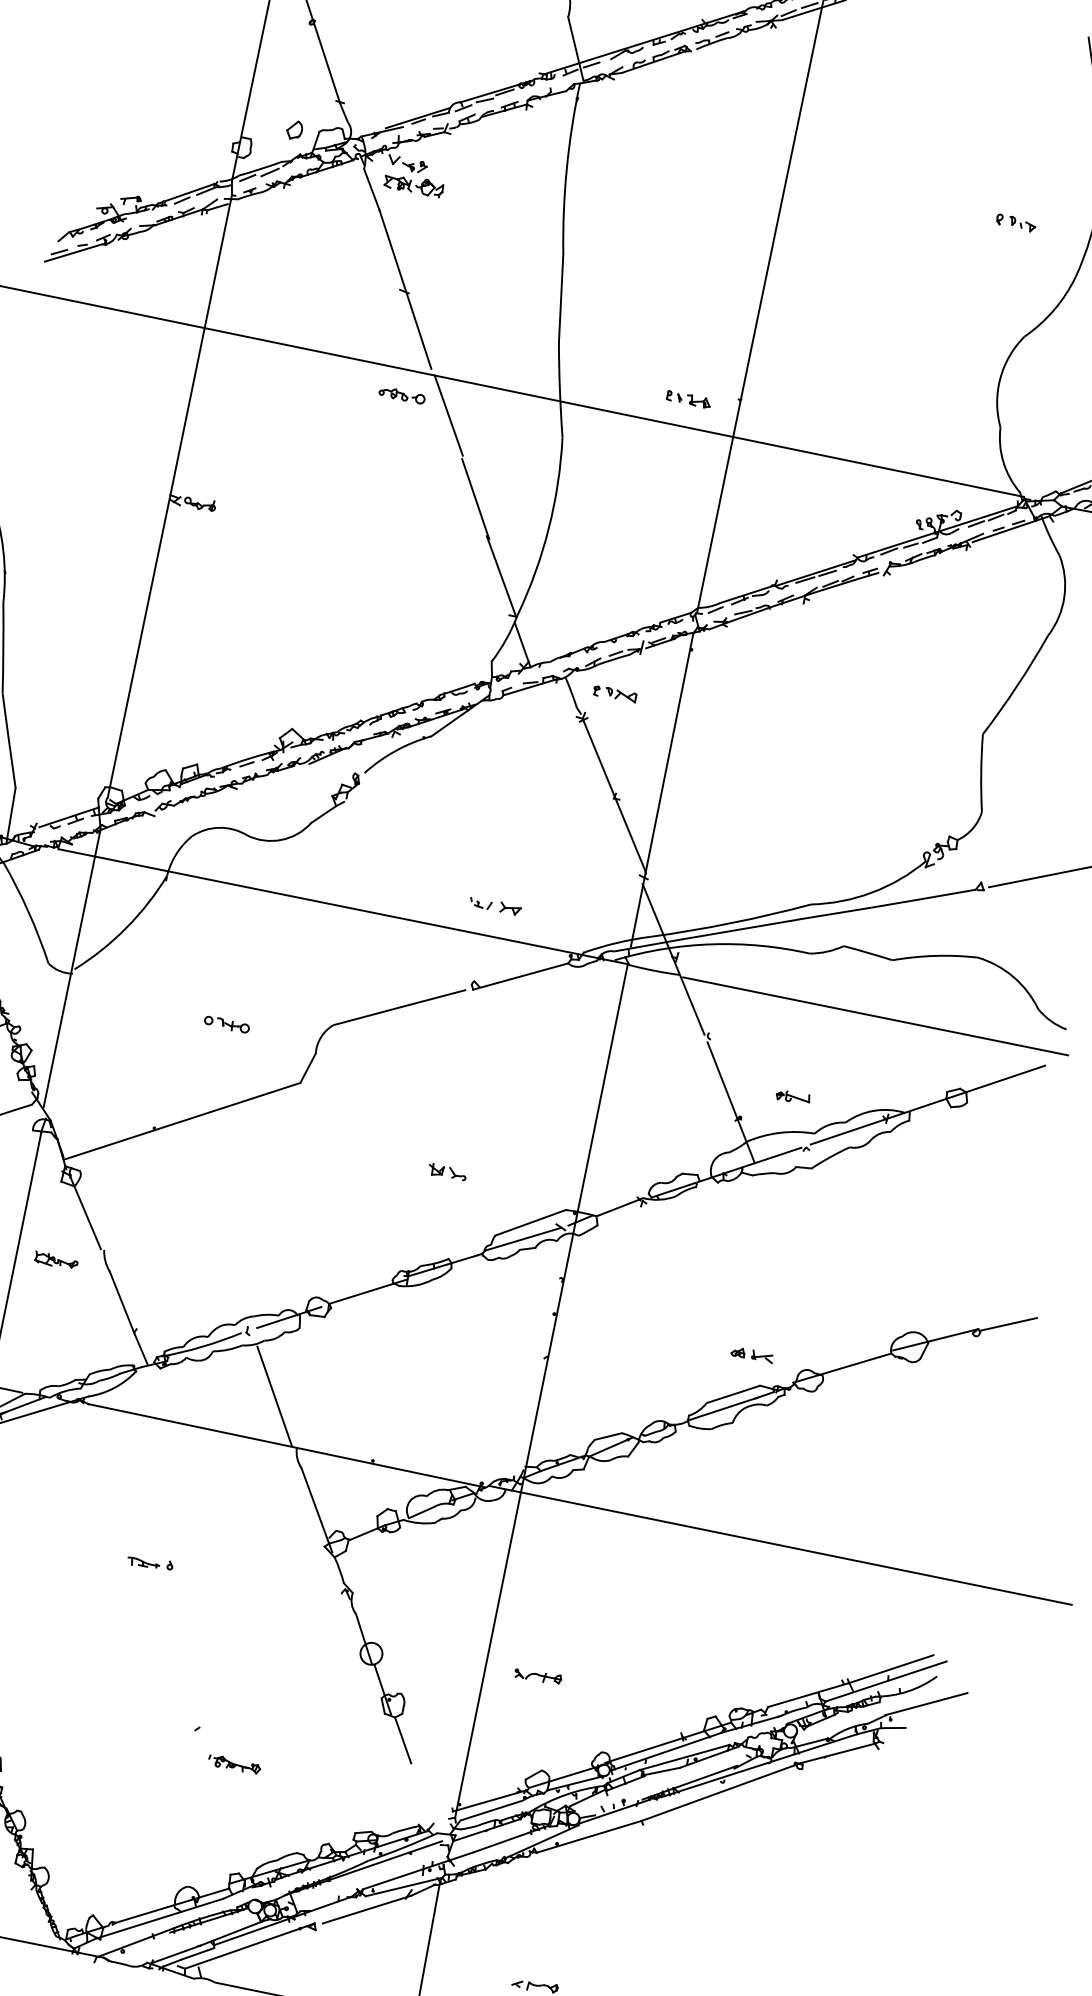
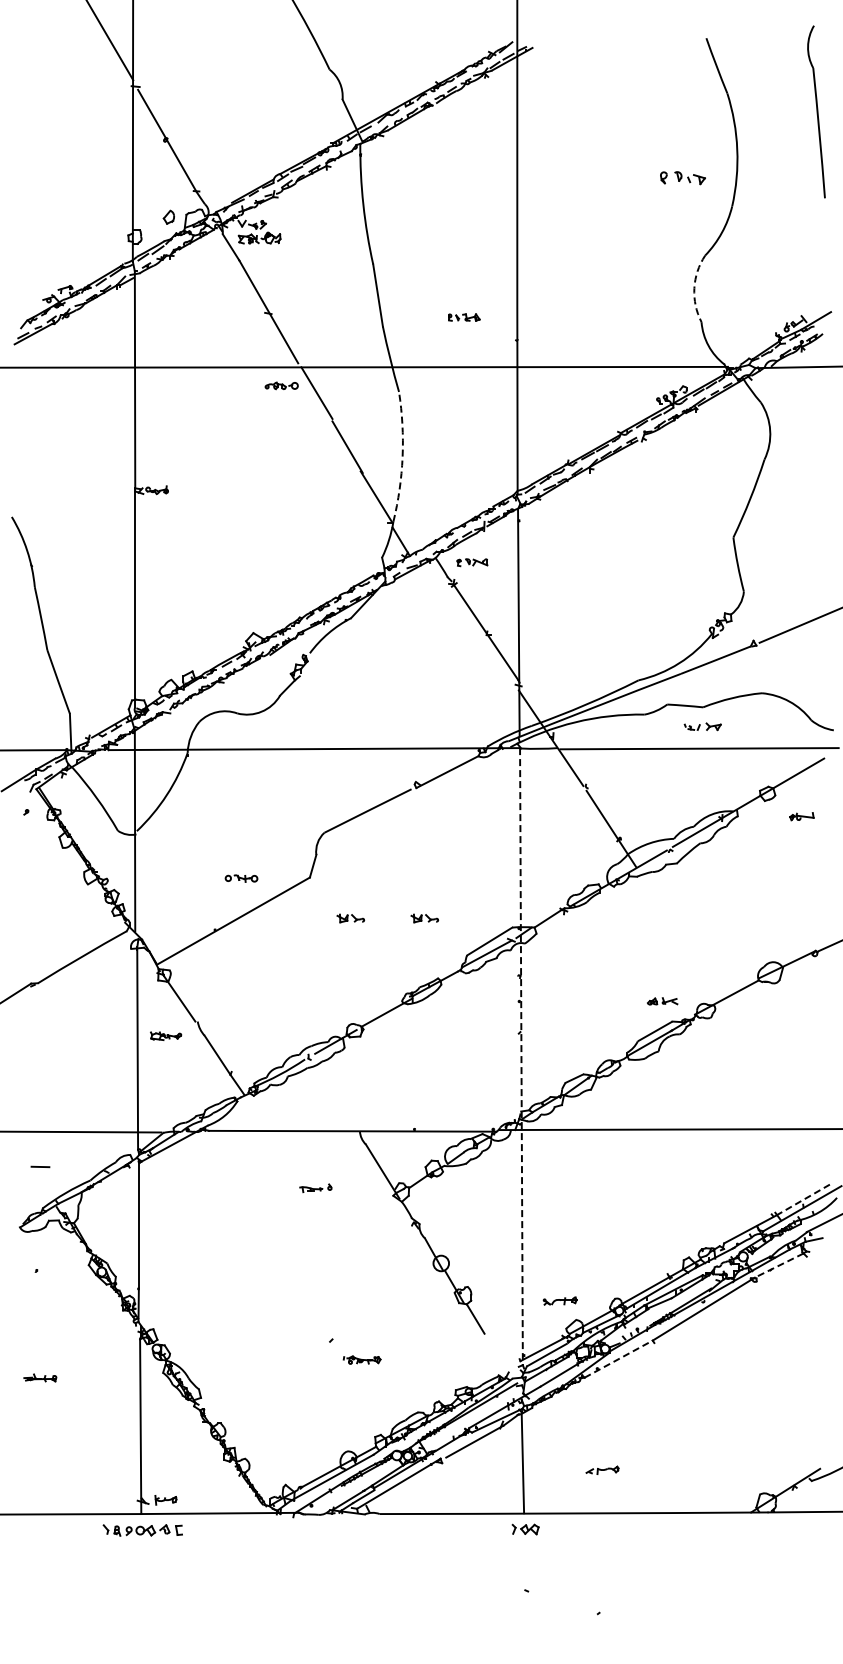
part: (1015, 222) -> (682, 177), size x1.6
arc: (1000, 378) -> (694, 288), solid -> dashed
part: (689, 399) -> (464, 317), moved
arc: (548, 528) -> (402, 457), solid -> dashed
part: (495, 905) -> (702, 726), moved
part: (226, 1024) -> (241, 878), moved
part: (792, 1096) -> (801, 816), moved
part: (344, 1151) -> (350, 918), added
line: (541, 1390) -> (521, 1056), solid -> dashed
line: (273, 1395) -> (336, 1098), removed
part: (150, 1561) -> (315, 1187), moved
line: (890, 1669) -> (803, 1199), solid -> dashed
part: (537, 1675) -> (559, 1300), moved
line: (836, 1753) -> (778, 1265), solid -> dashed
line: (588, 1837) -> (618, 1359), solid -> dashed

